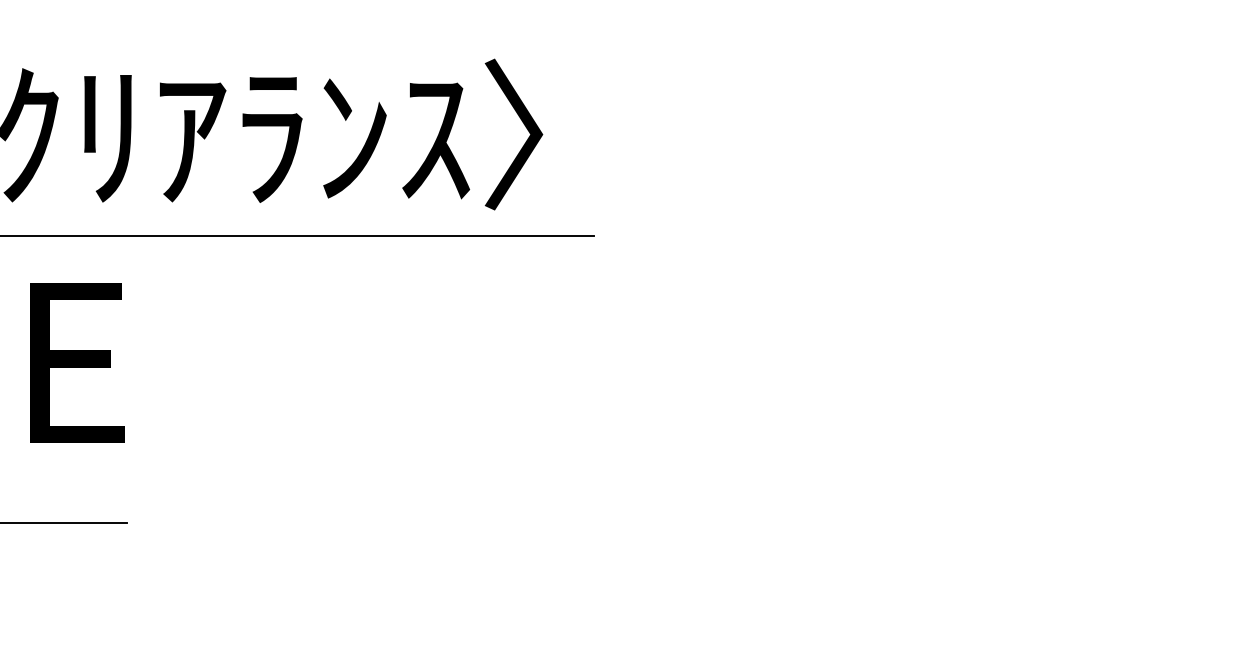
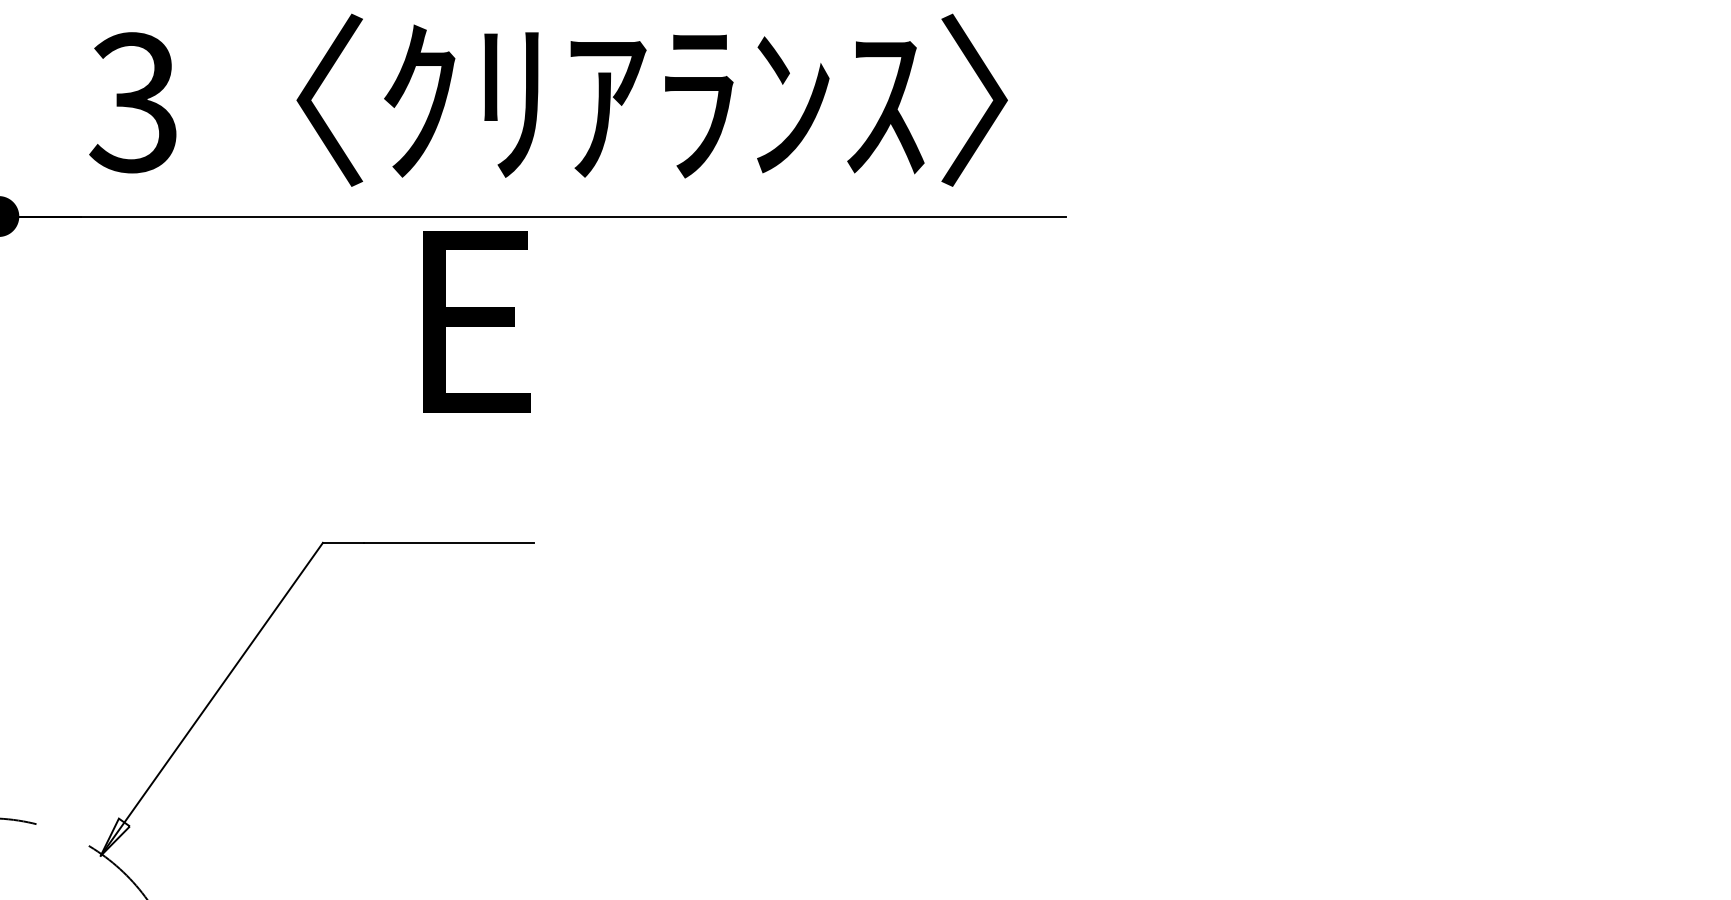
text: (77, 362) -> (476, 321), moved

